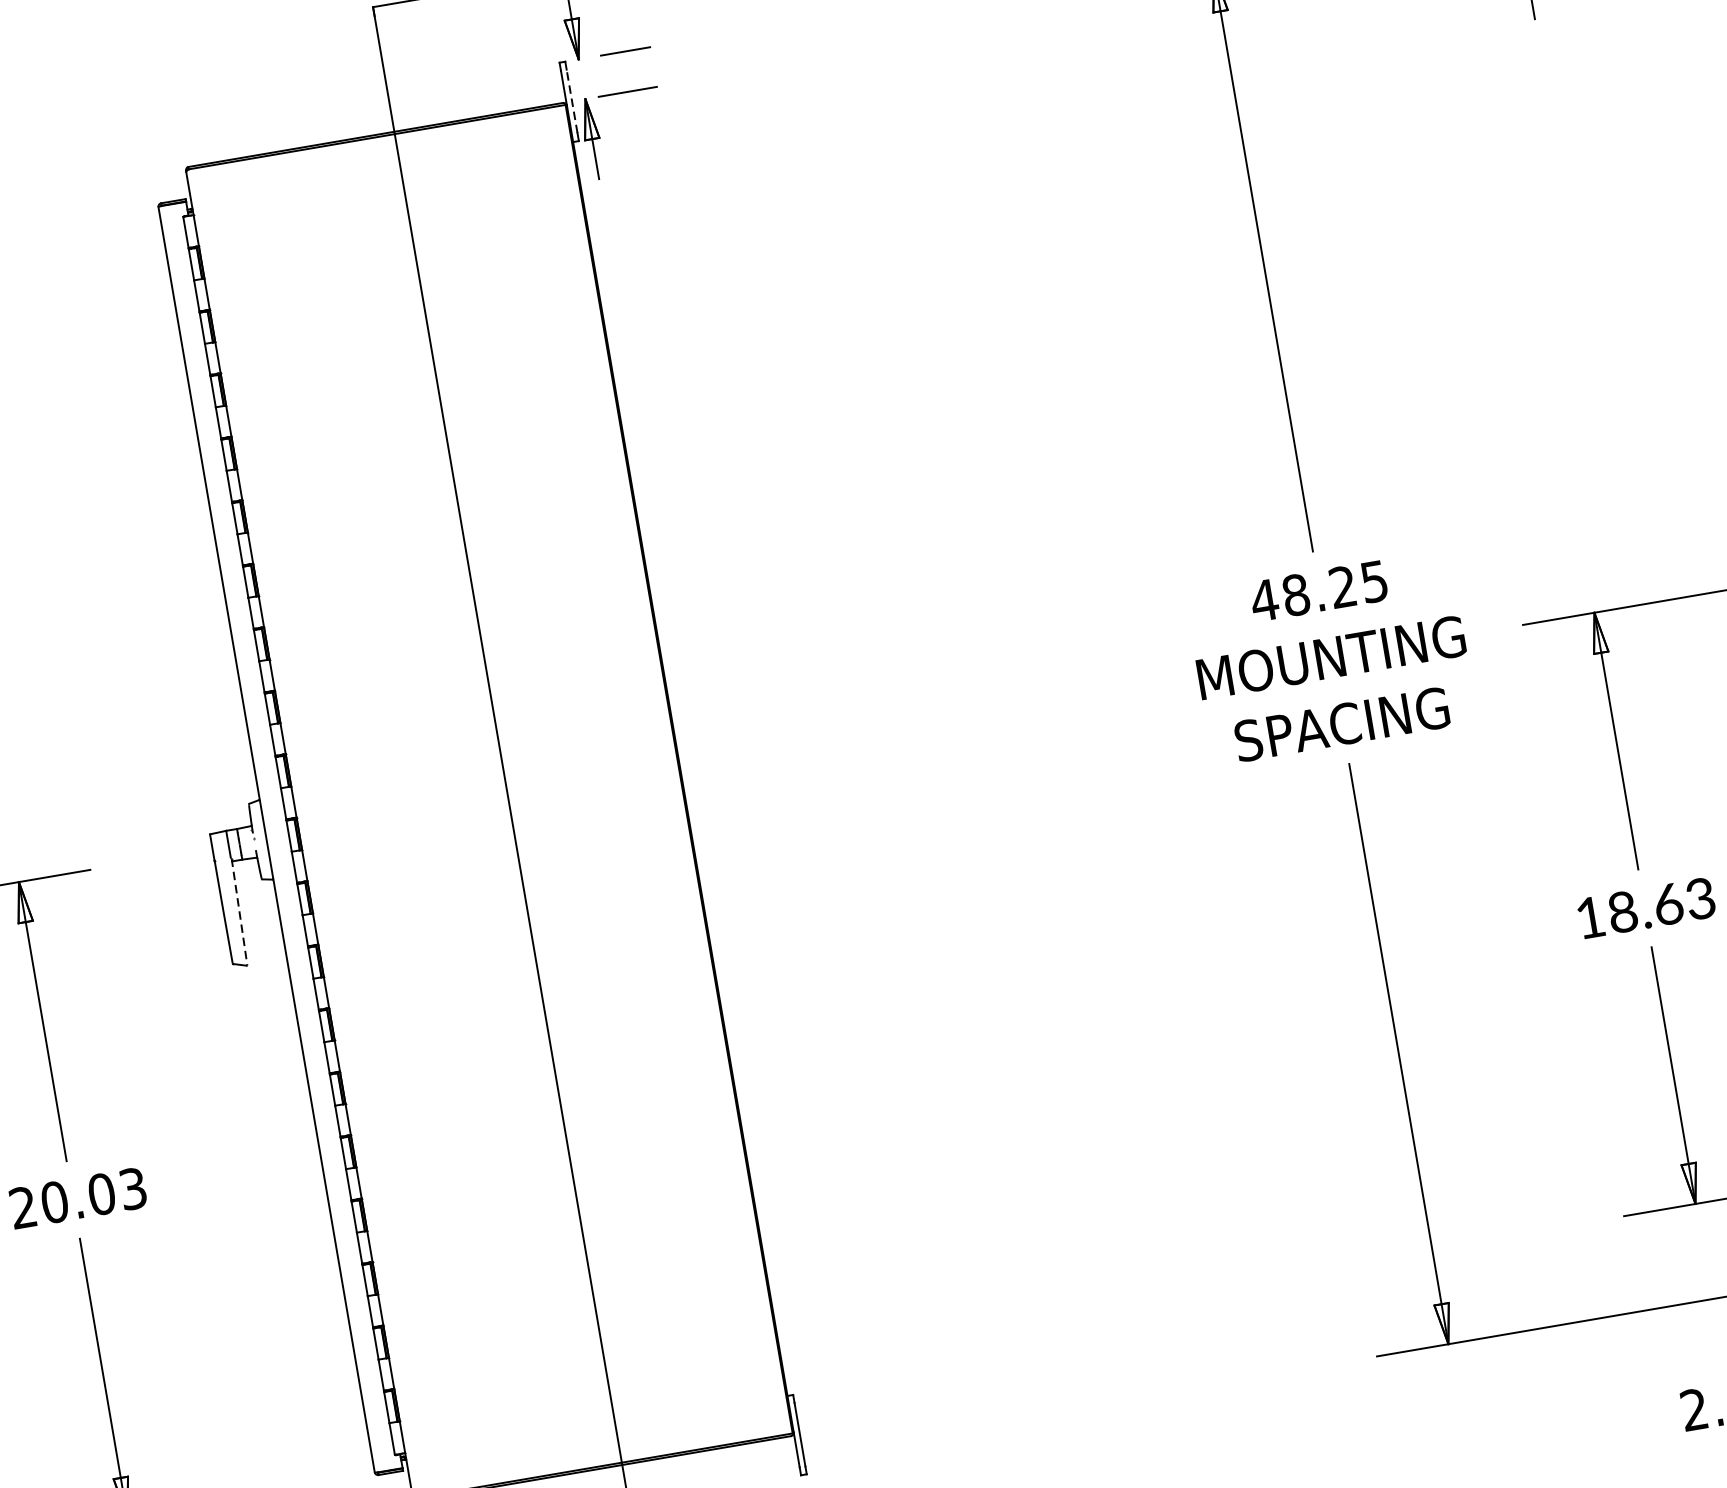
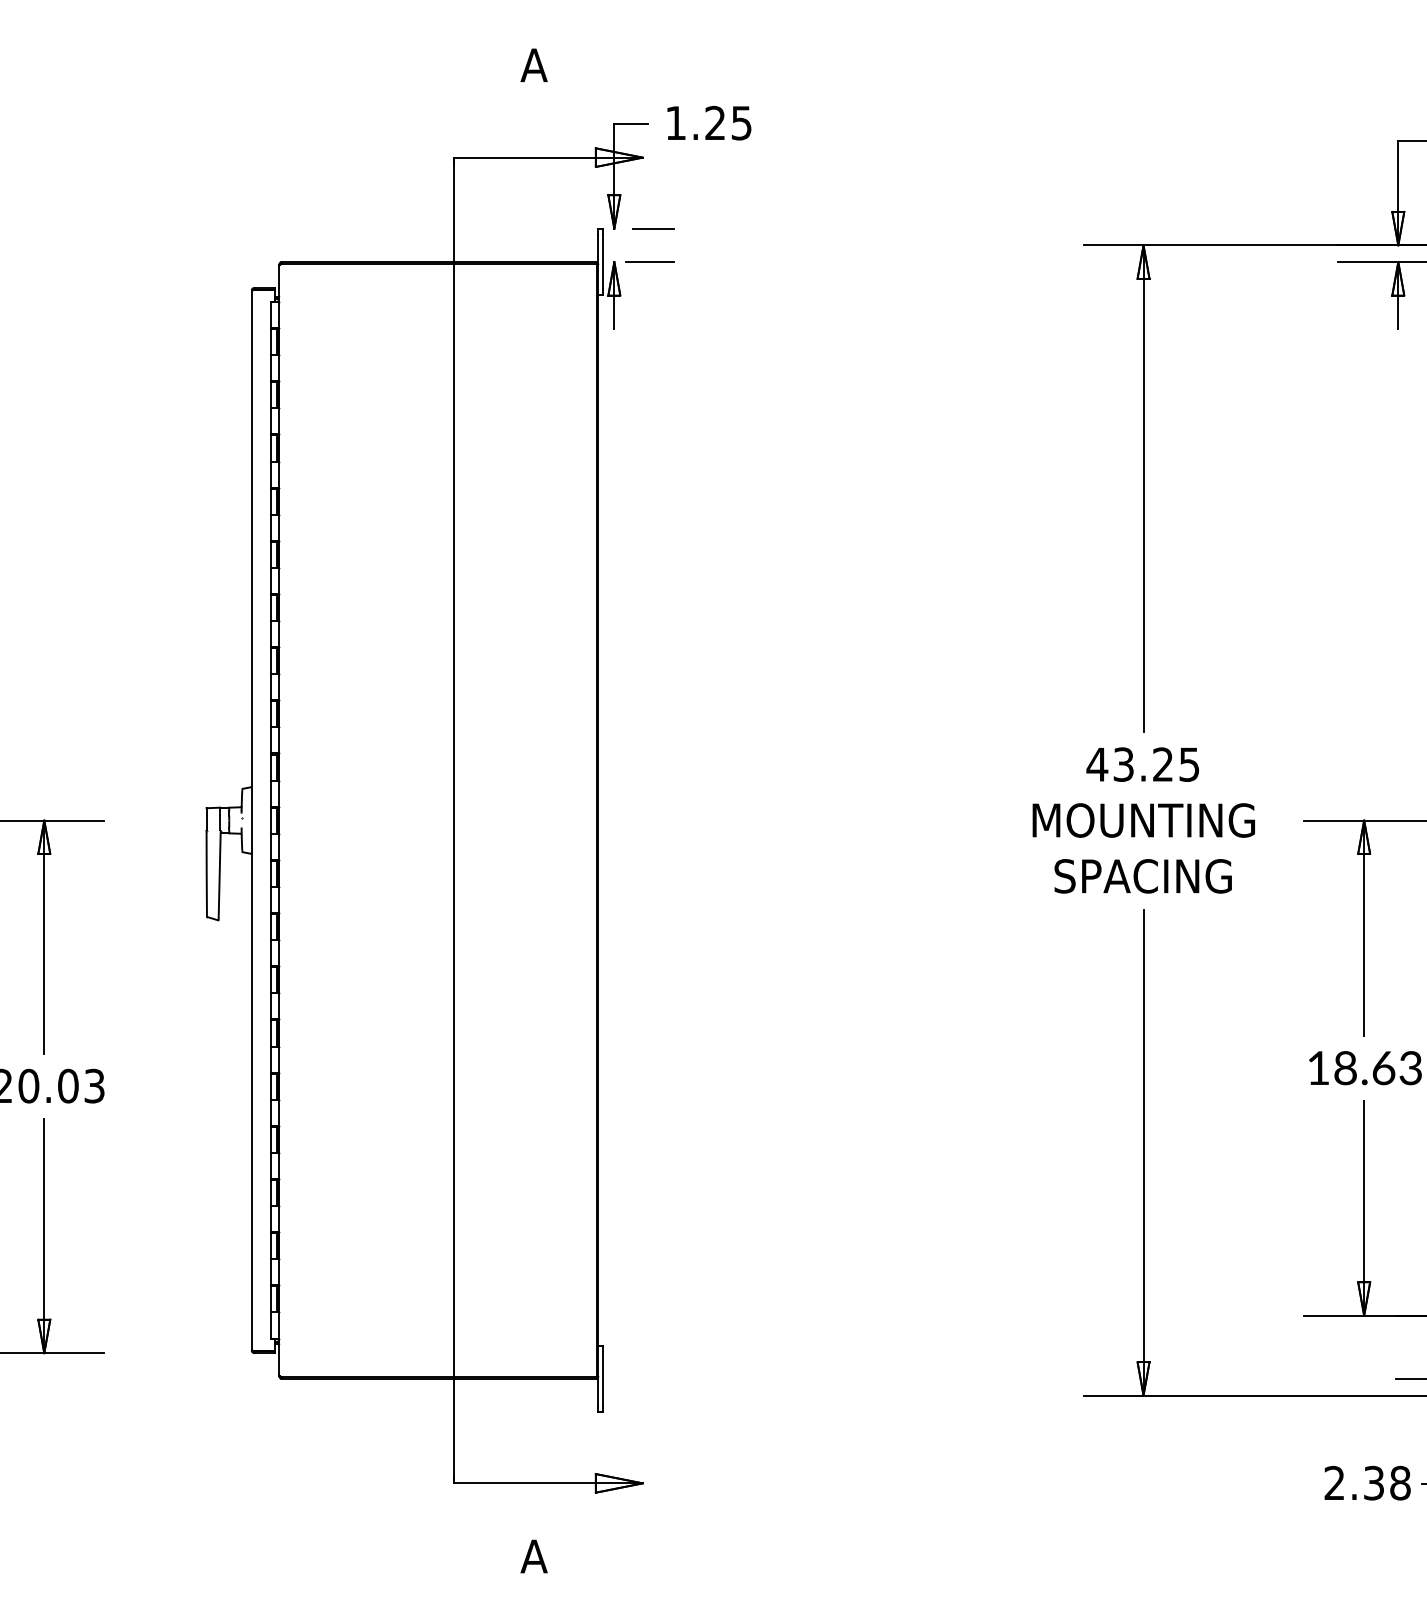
line: (572, 101) -> (603, 262), dashed -> solid
text: (1295, 595) -> (1123, 764), 48.25 -> 43.25
line: (239, 911) -> (219, 875), dashed -> solid

